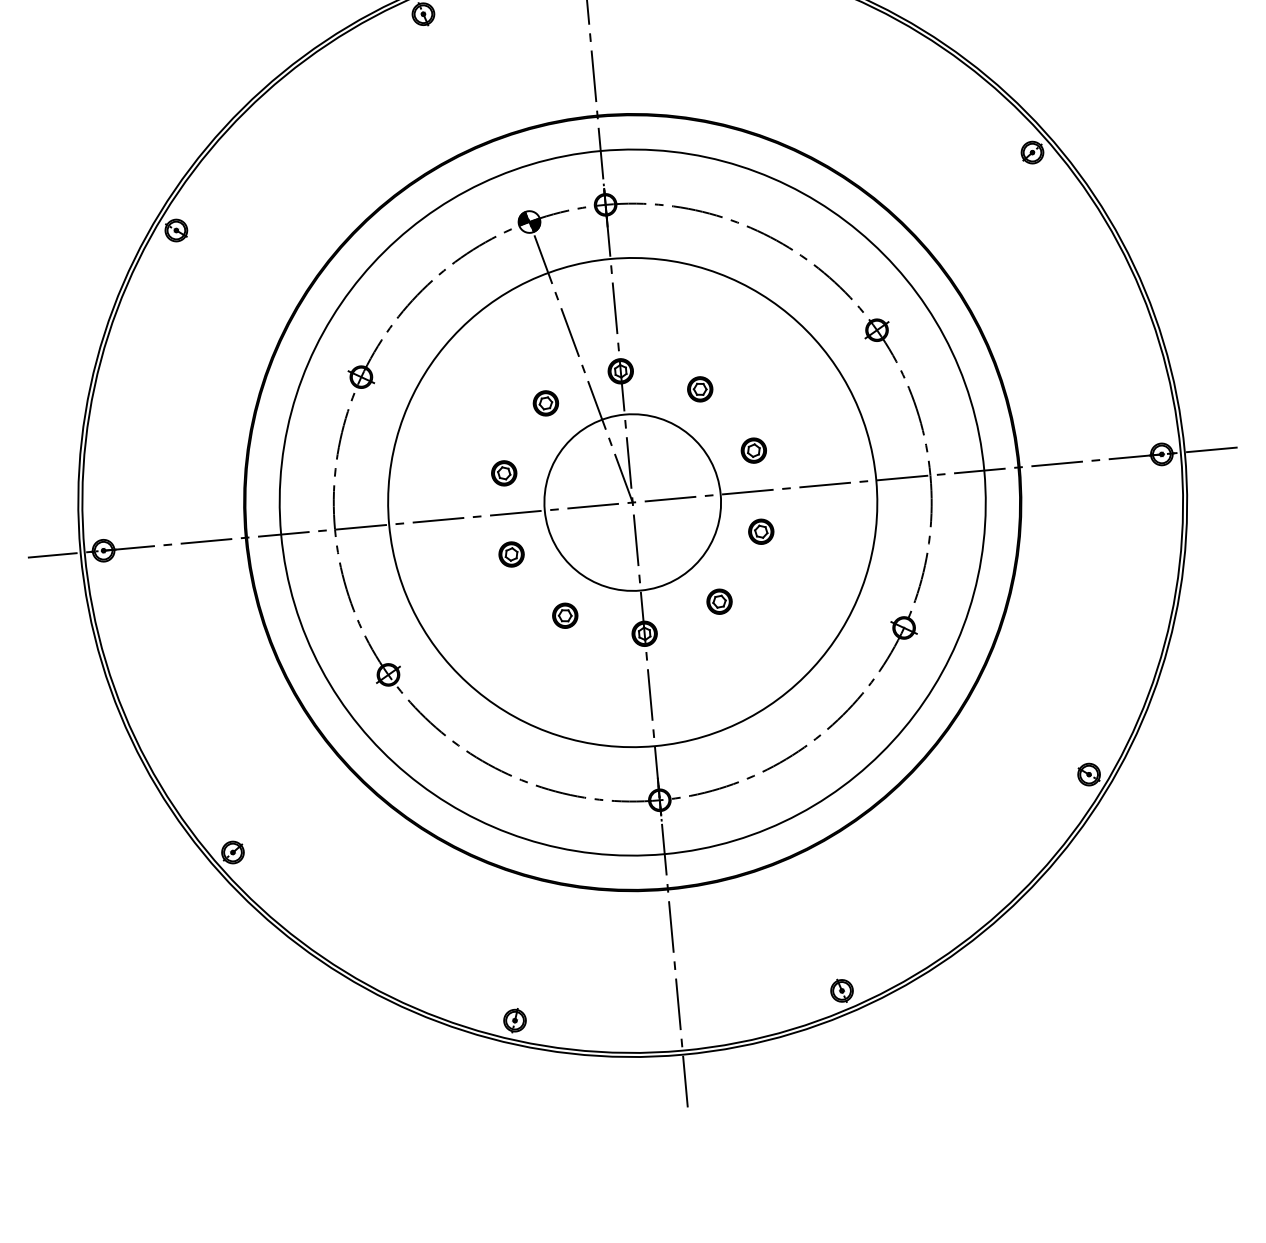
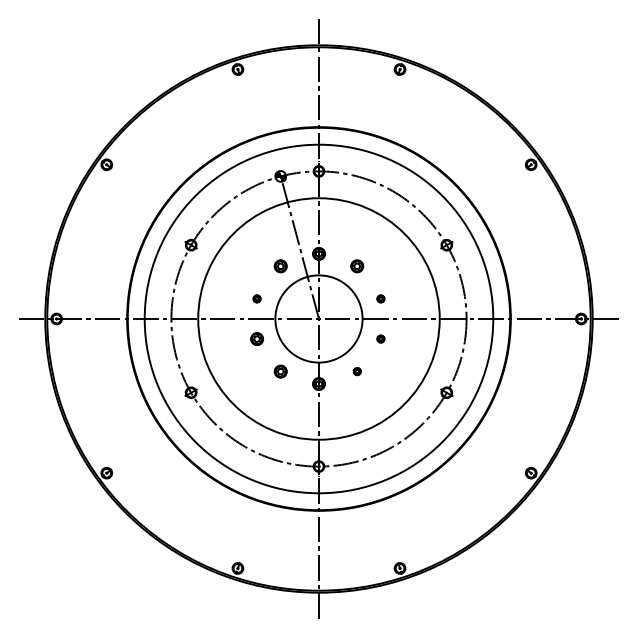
part: (753, 449) -> (380, 298), size x0.6
part: (502, 472) -> (256, 298), size x0.6
part: (760, 530) -> (380, 338), size x0.6
part: (720, 601) -> (357, 371), size x0.6

